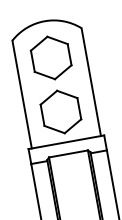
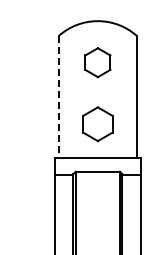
part: (50, 57) -> (97, 62), size x0.6
line: (22, 94) -> (58, 97), solid -> dashed
part: (60, 112) -> (97, 124), size x0.7

